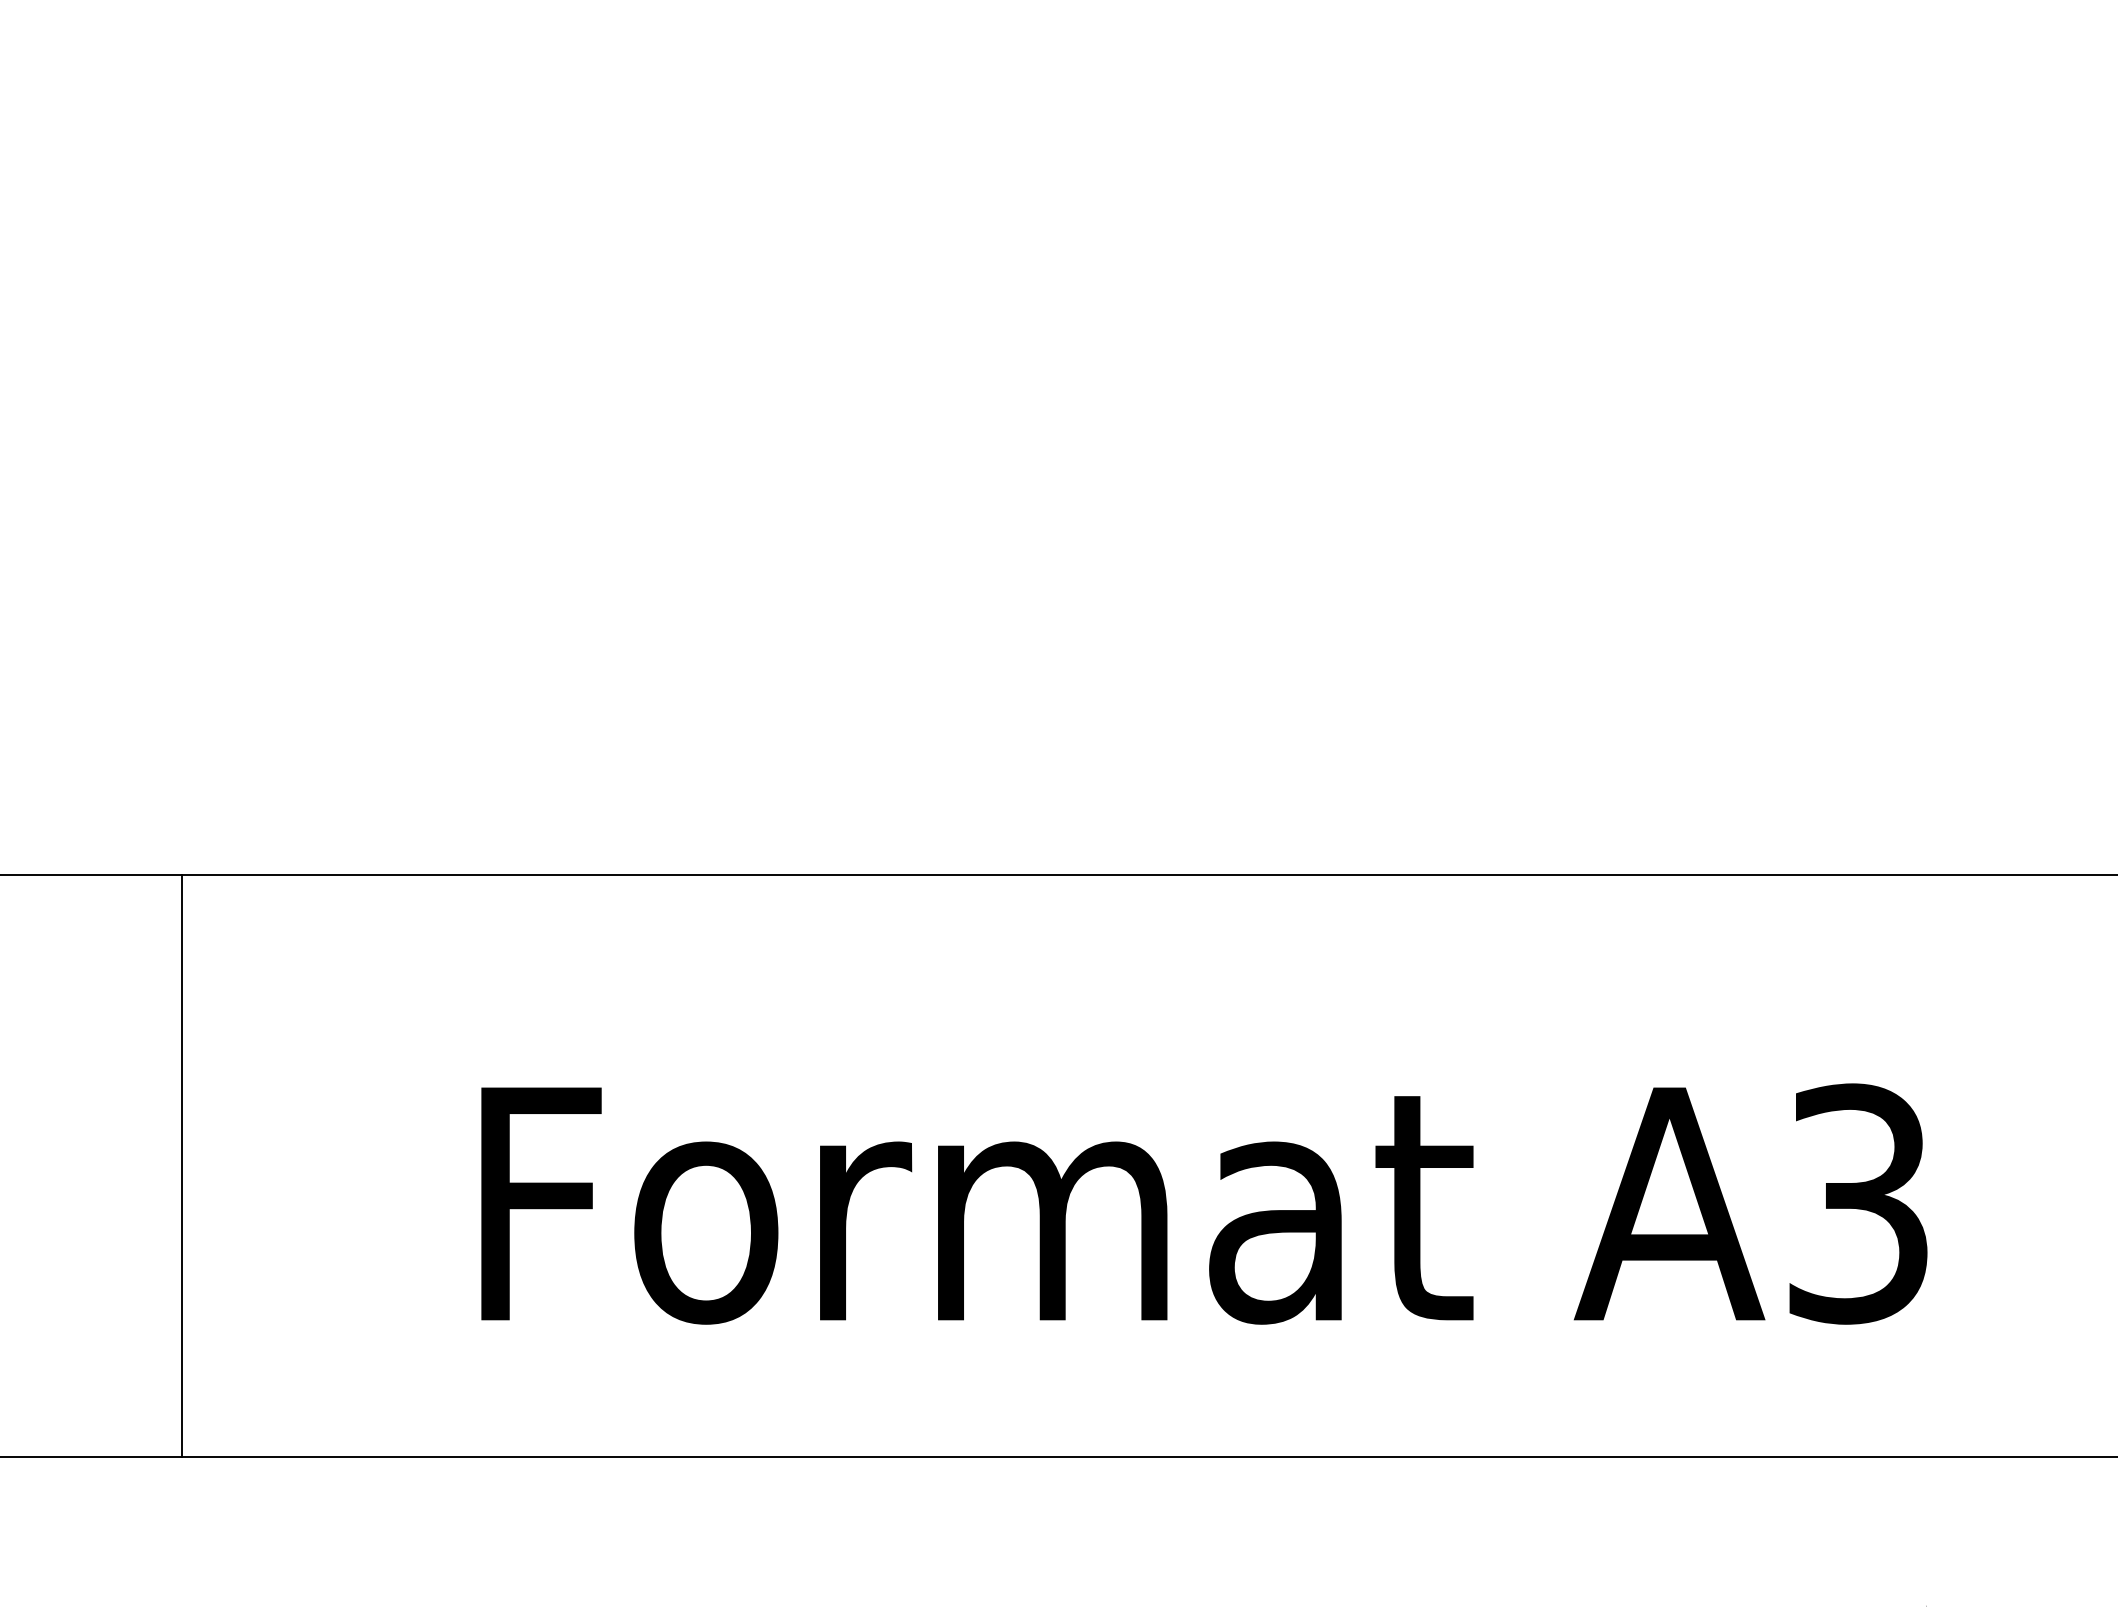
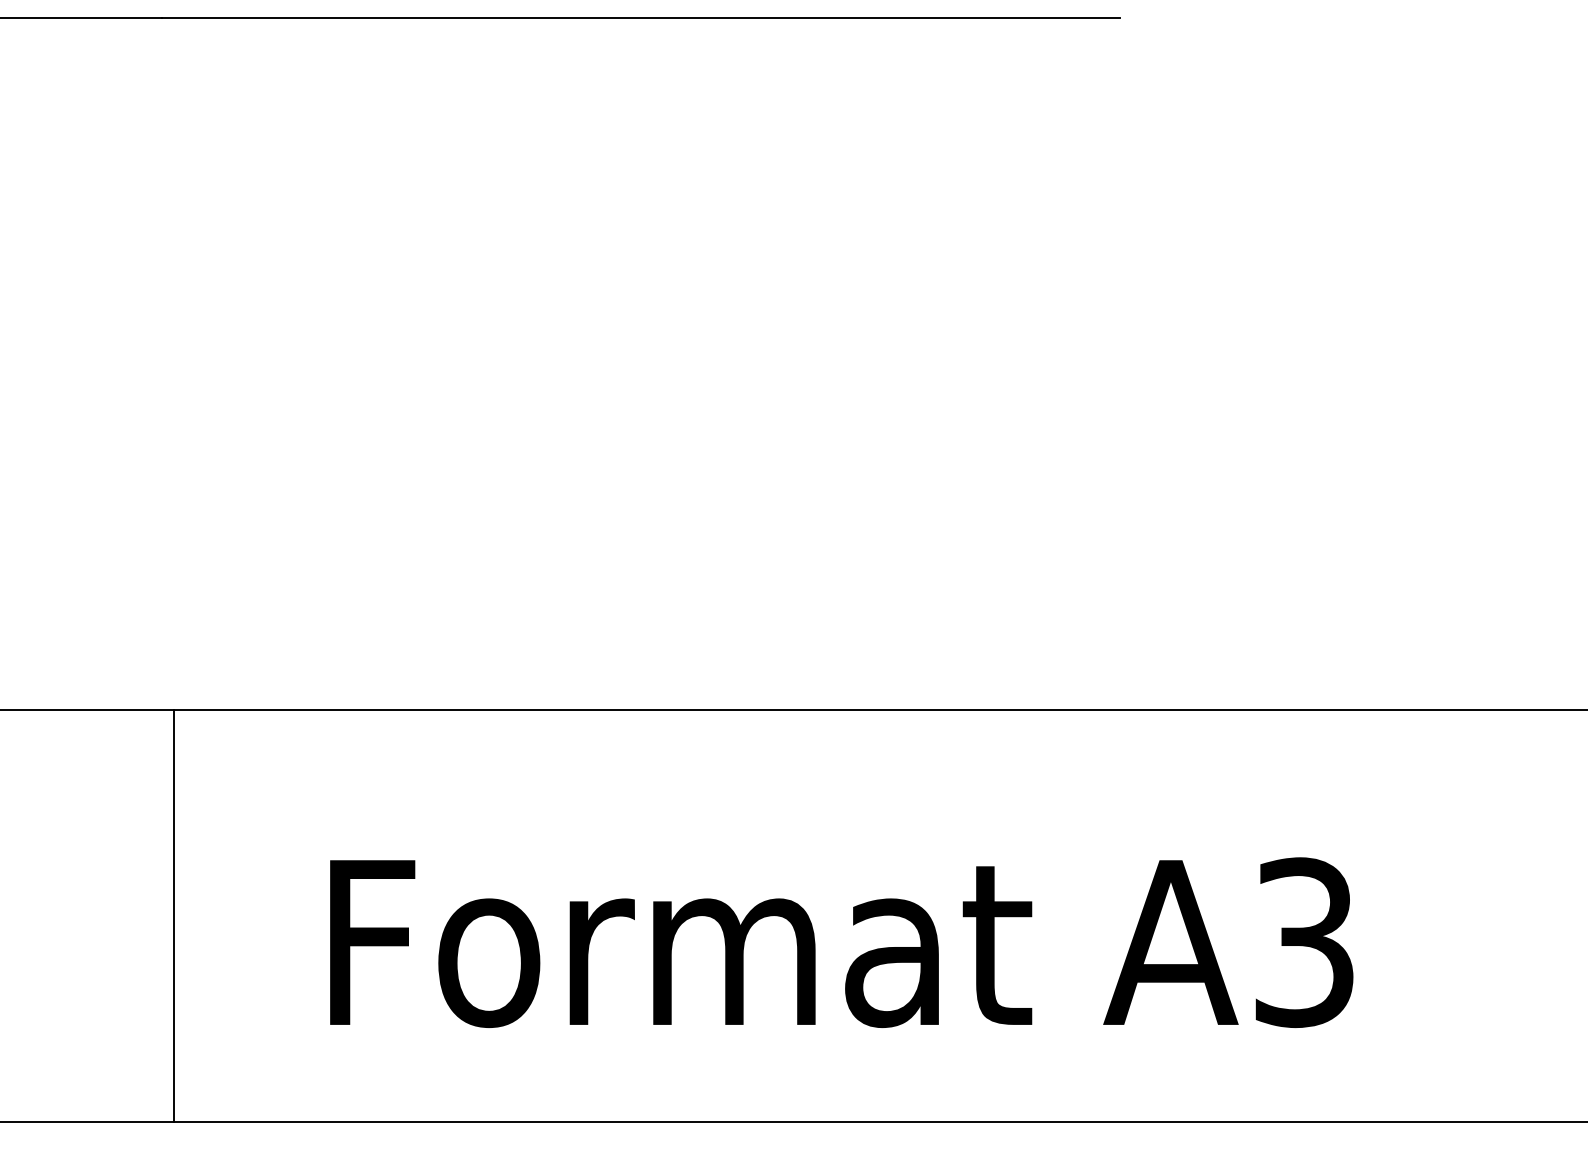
line: (182, 1165) -> (174, 915), moved

